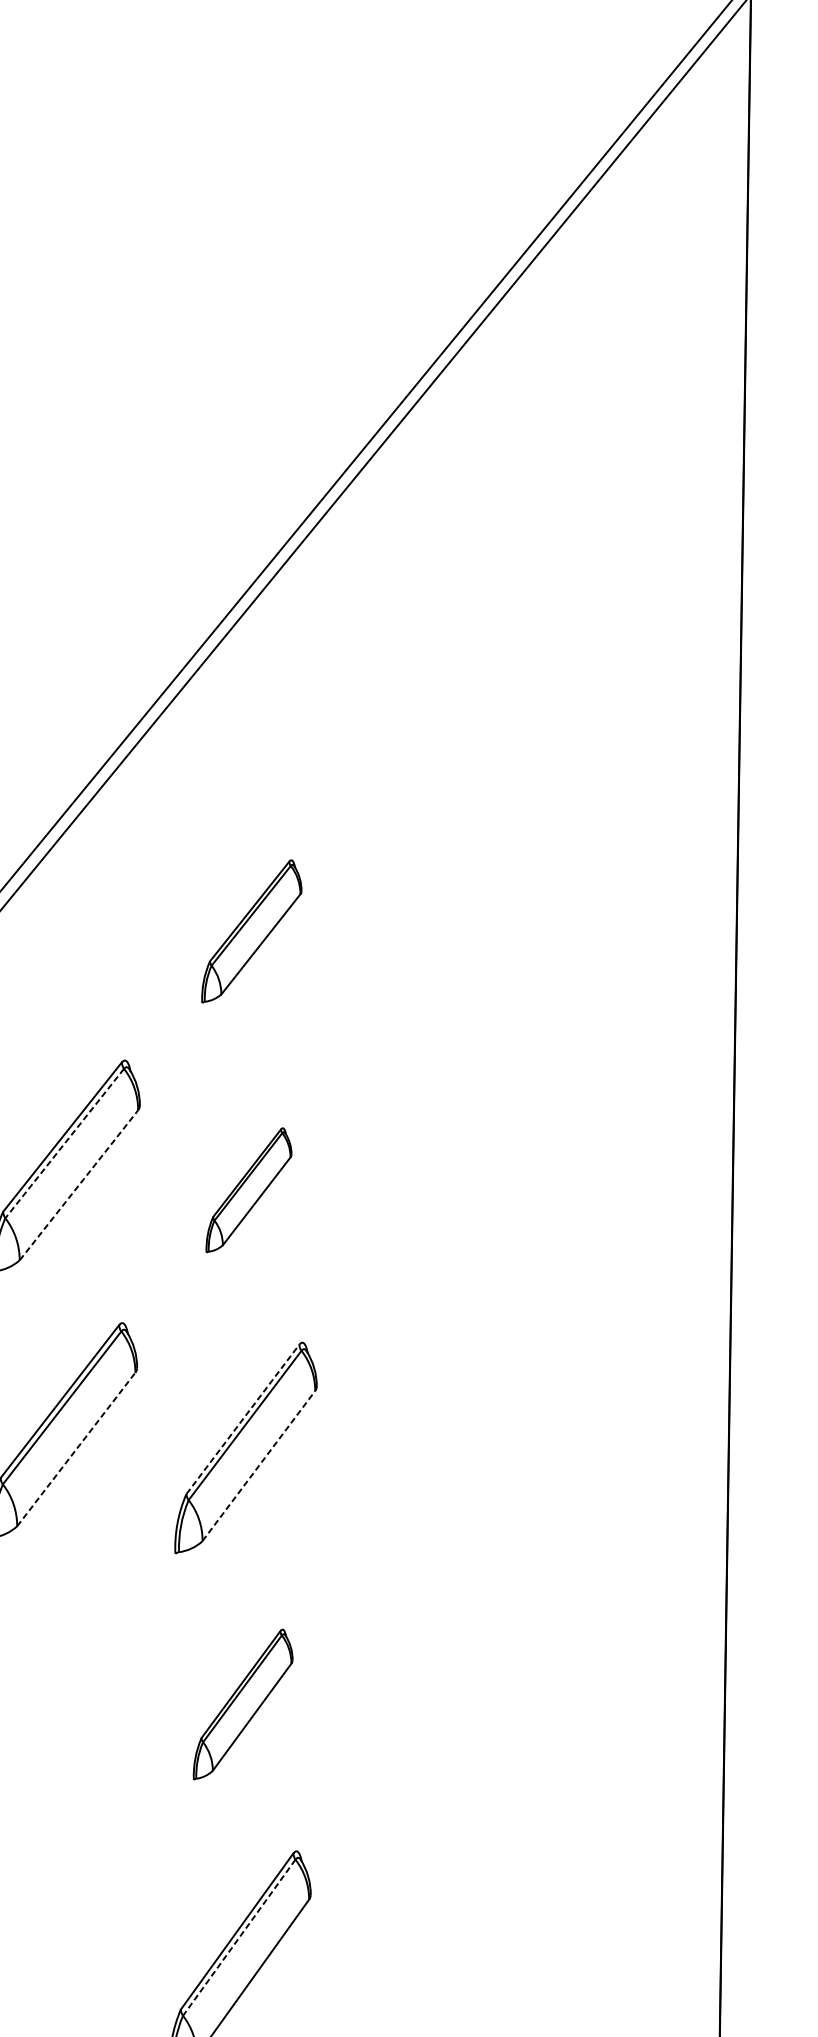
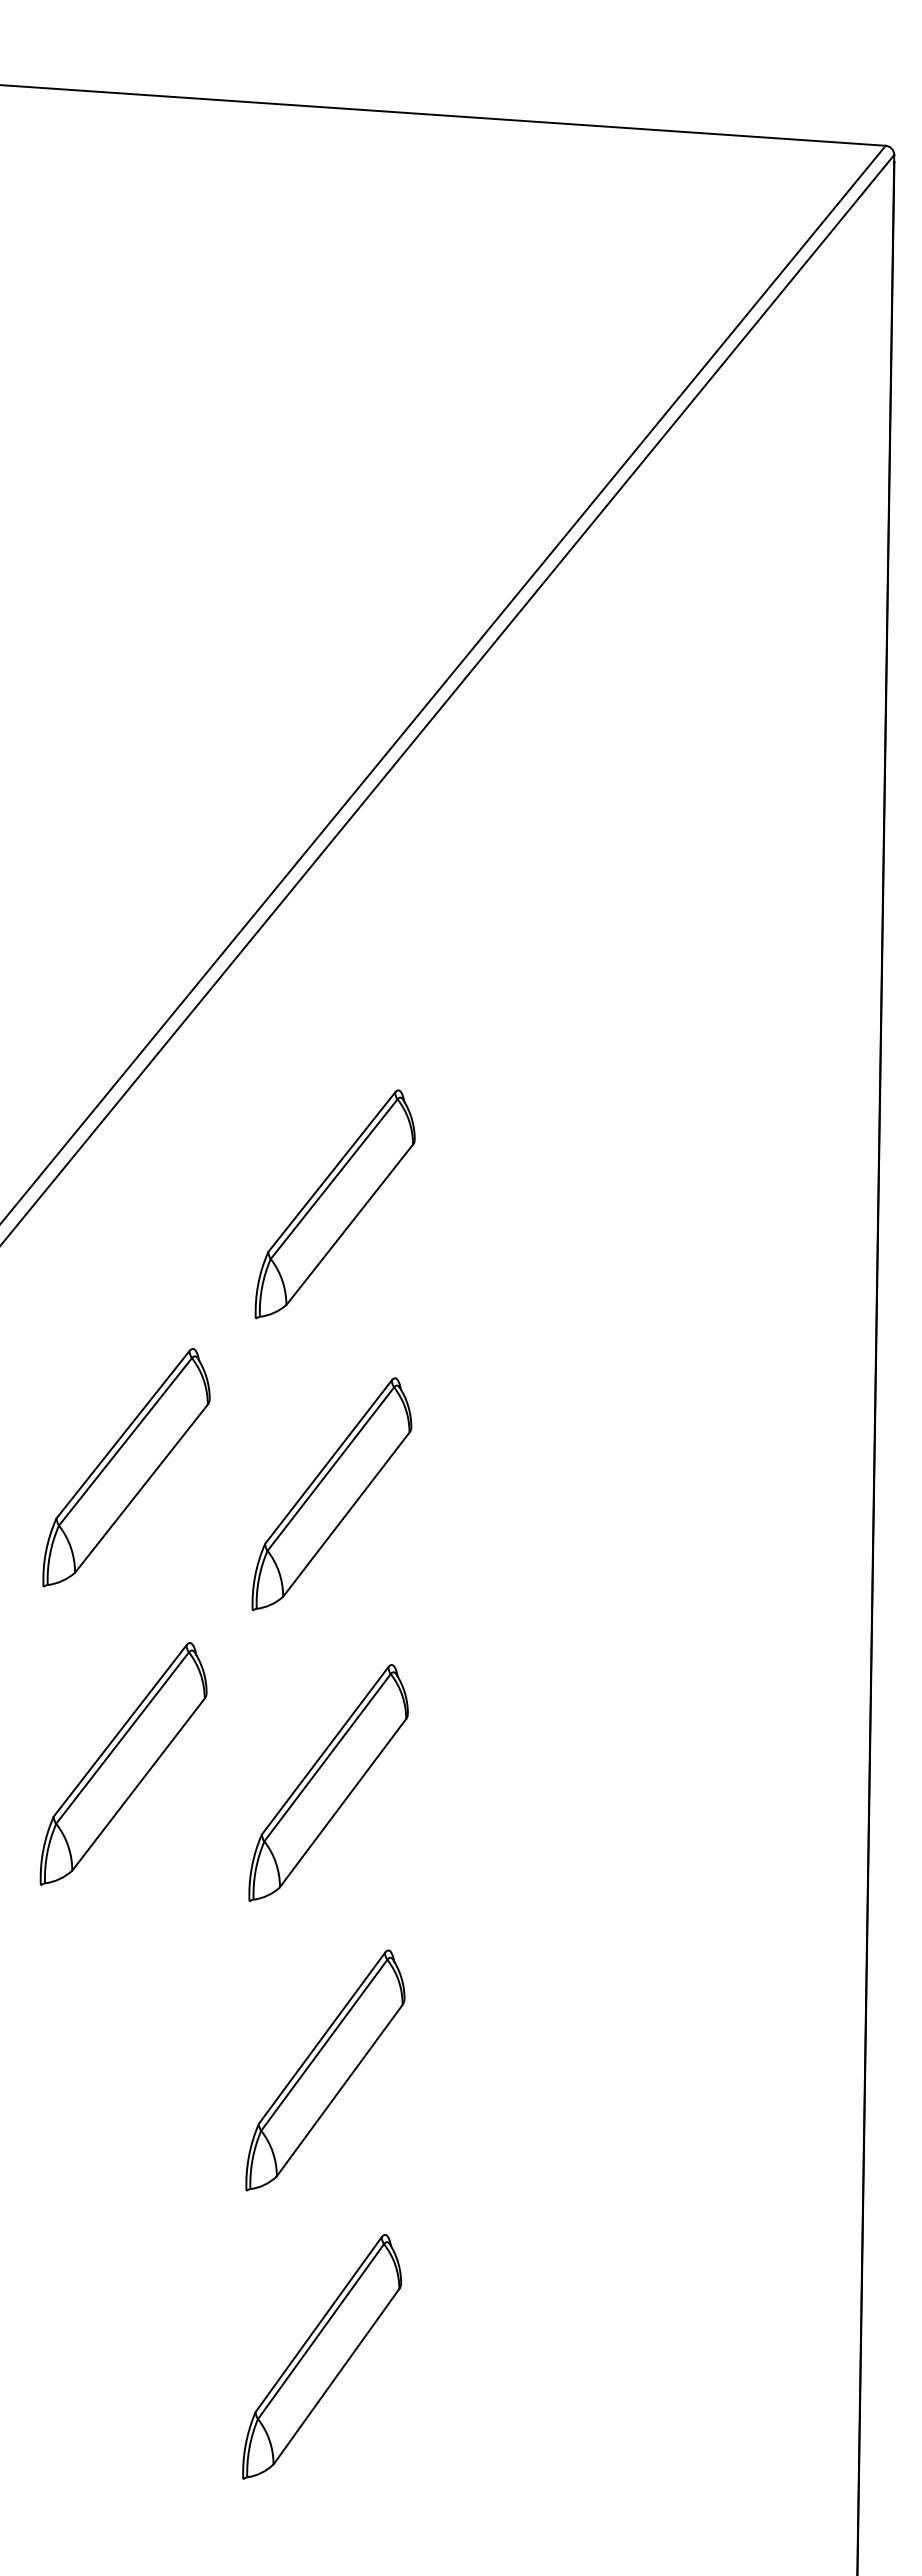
part: (251, 931) -> (334, 1204), size x1.43
line: (64, 1143) -> (125, 1441), dashed -> solid
line: (79, 1185) -> (141, 1488), dashed -> solid
part: (248, 1190) -> (331, 1494), size x1.67
line: (243, 1419) -> (325, 1750), dashed -> solid
line: (76, 1449) -> (138, 1784), dashed -> solid
line: (259, 1465) -> (343, 1802), dashed -> solid
part: (243, 1704) -> (325, 2070), size x1.43
line: (239, 1937) -> (321, 2331), dashed -> solid

